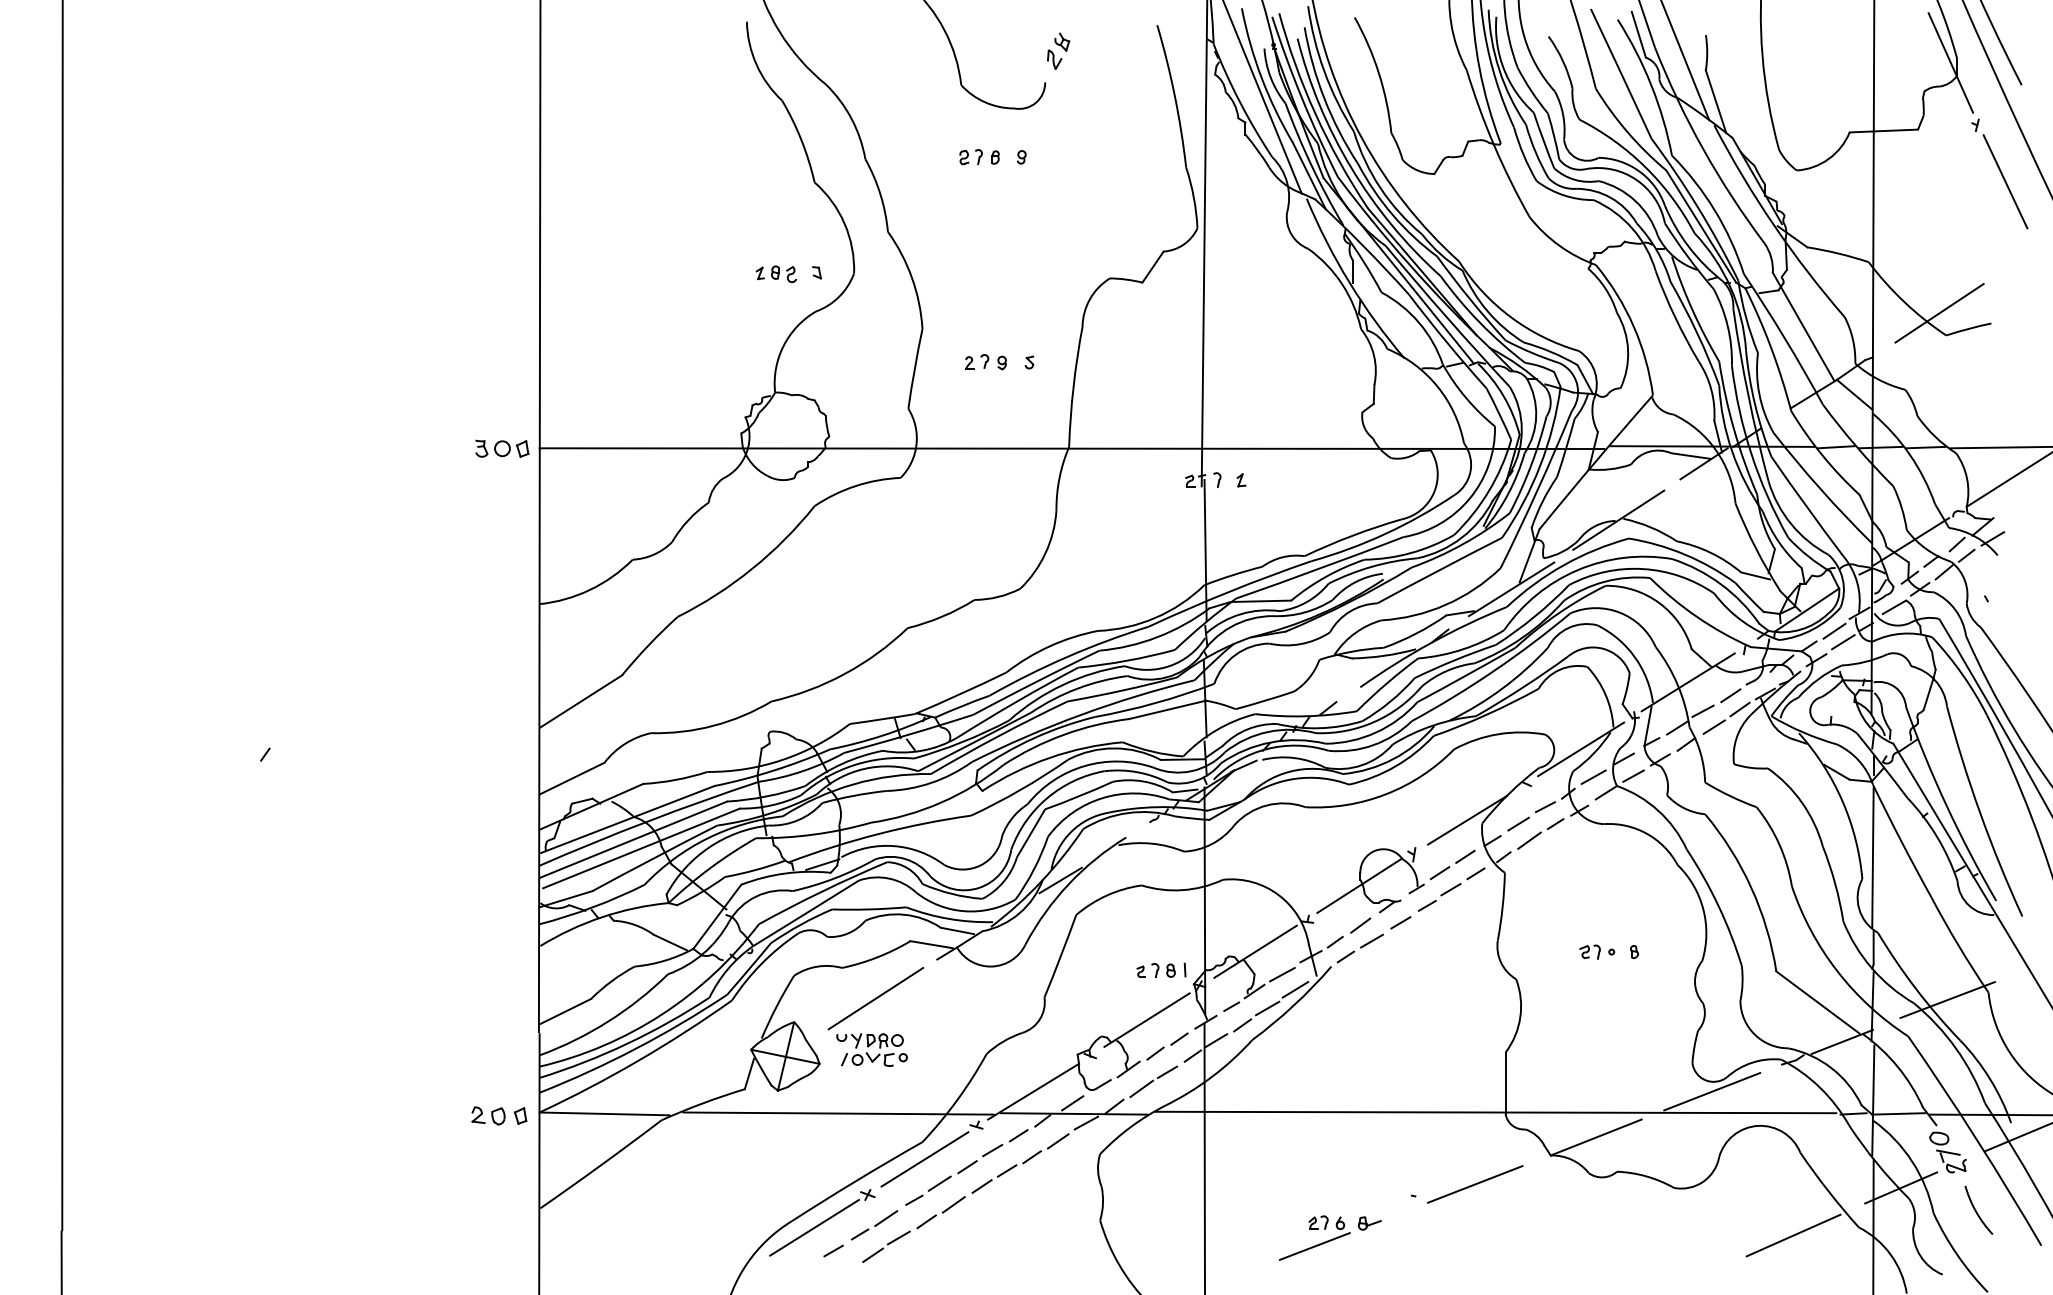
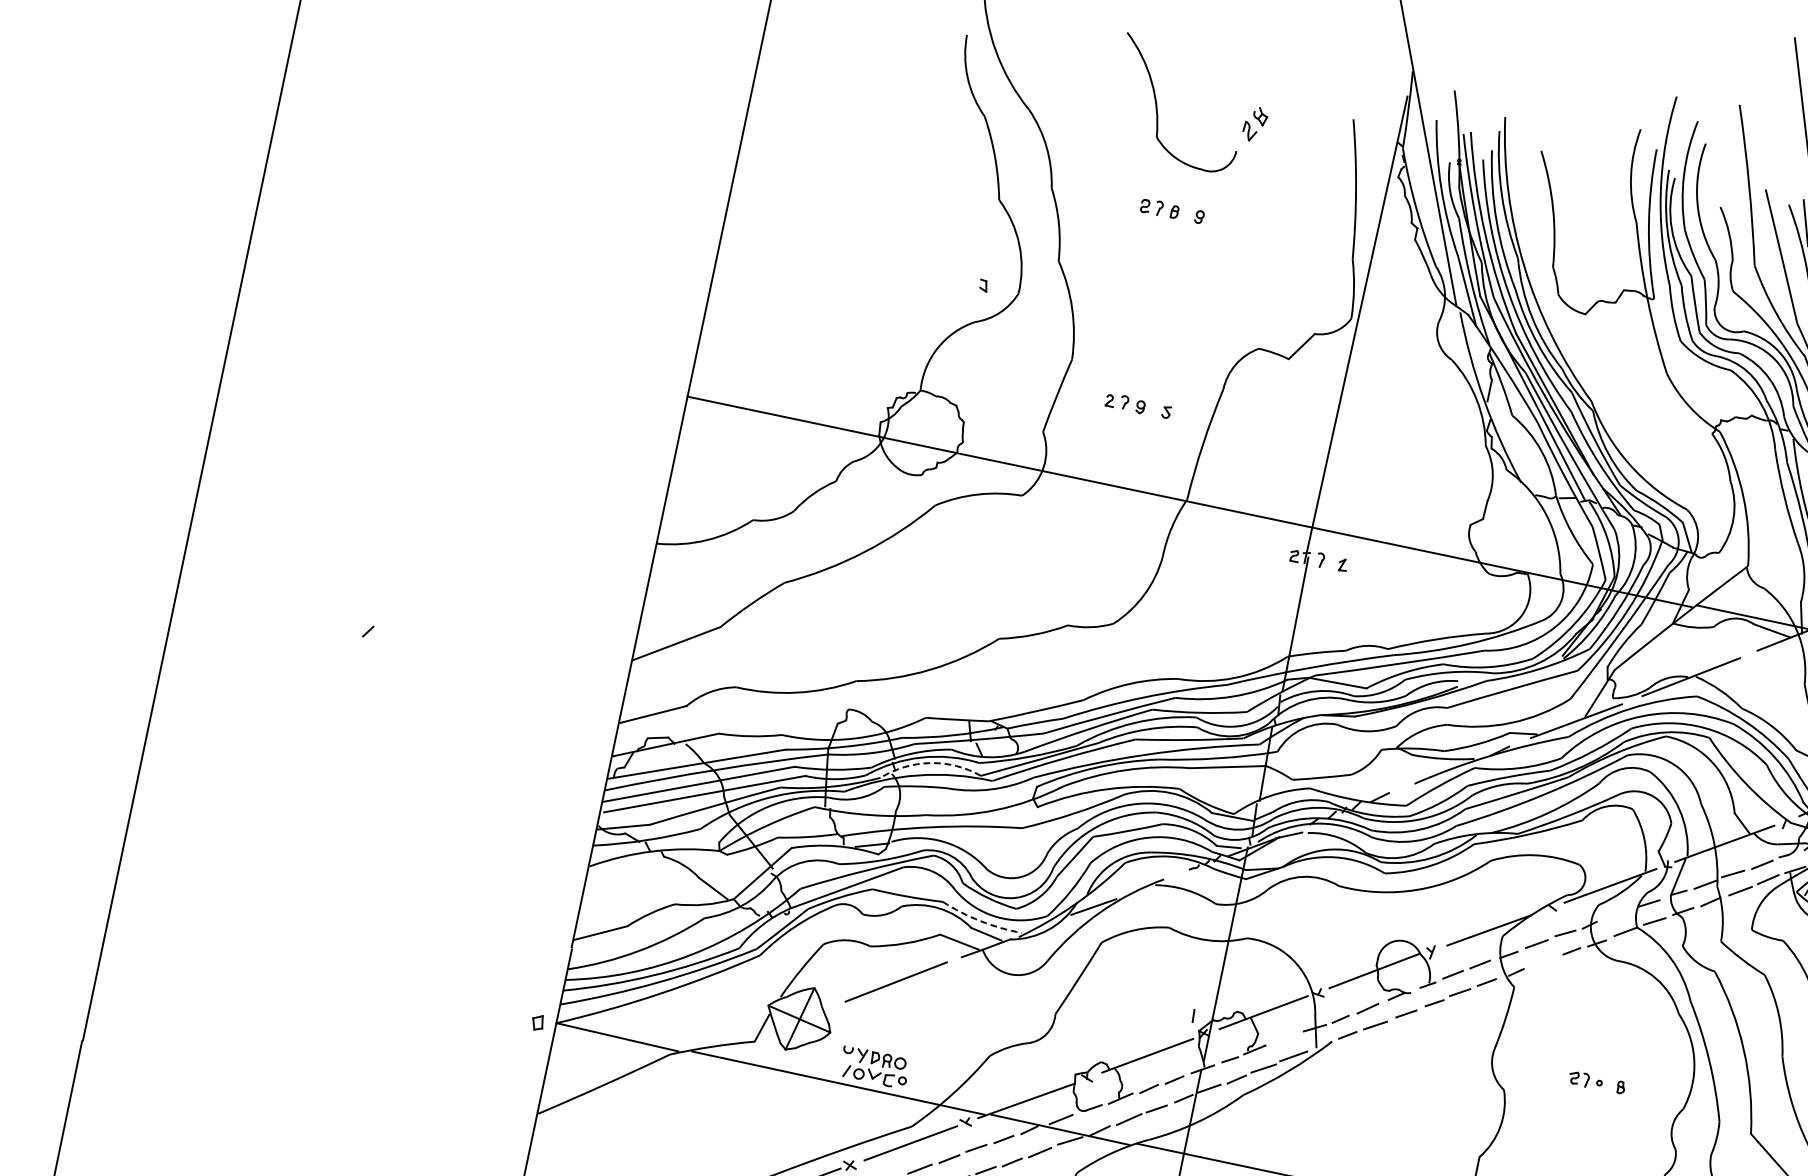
part: (775, 274) -> (944, 279), removed
part: (502, 448) -> (652, 389), removed
arc: (864, 768) -> (930, 762), solid -> dashed
line: (1593, 776) -> (1616, 913), removed
line: (1529, 840) -> (1543, 961), removed
arc: (948, 918) -> (980, 920), solid -> dashed
part: (1155, 970) -> (1165, 1010), removed
line: (1282, 974) -> (1284, 1039), removed
part: (871, 1049) -> (874, 1066), moved
part: (488, 1115) -> (507, 1015), removed

